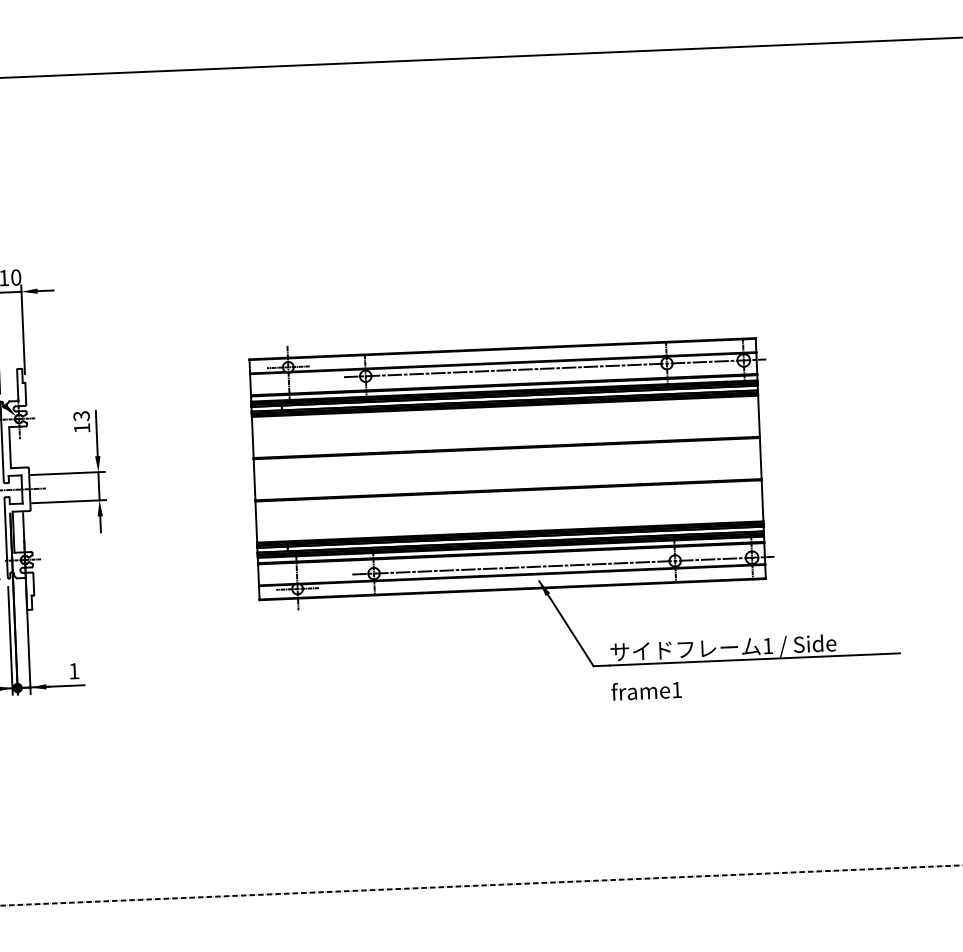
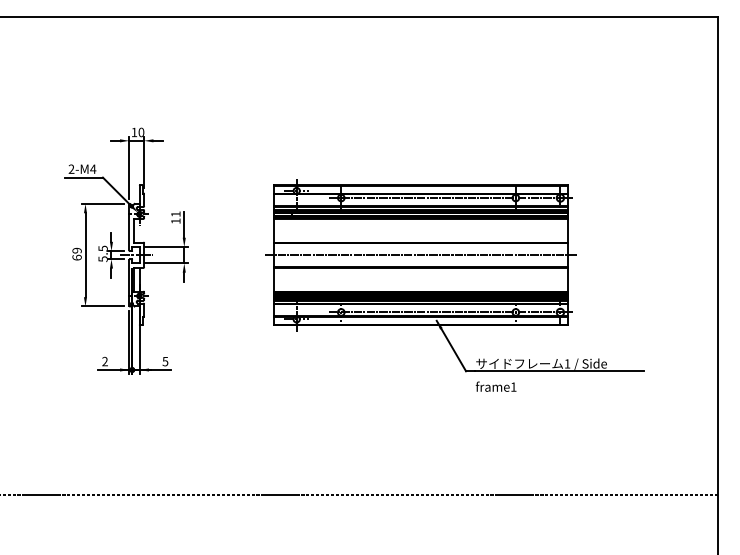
text: (80, 416) -> (175, 214), 13 -> 11
line: (508, 469) -> (421, 255), added
text: (74, 671) -> (165, 361), 1 -> 5

